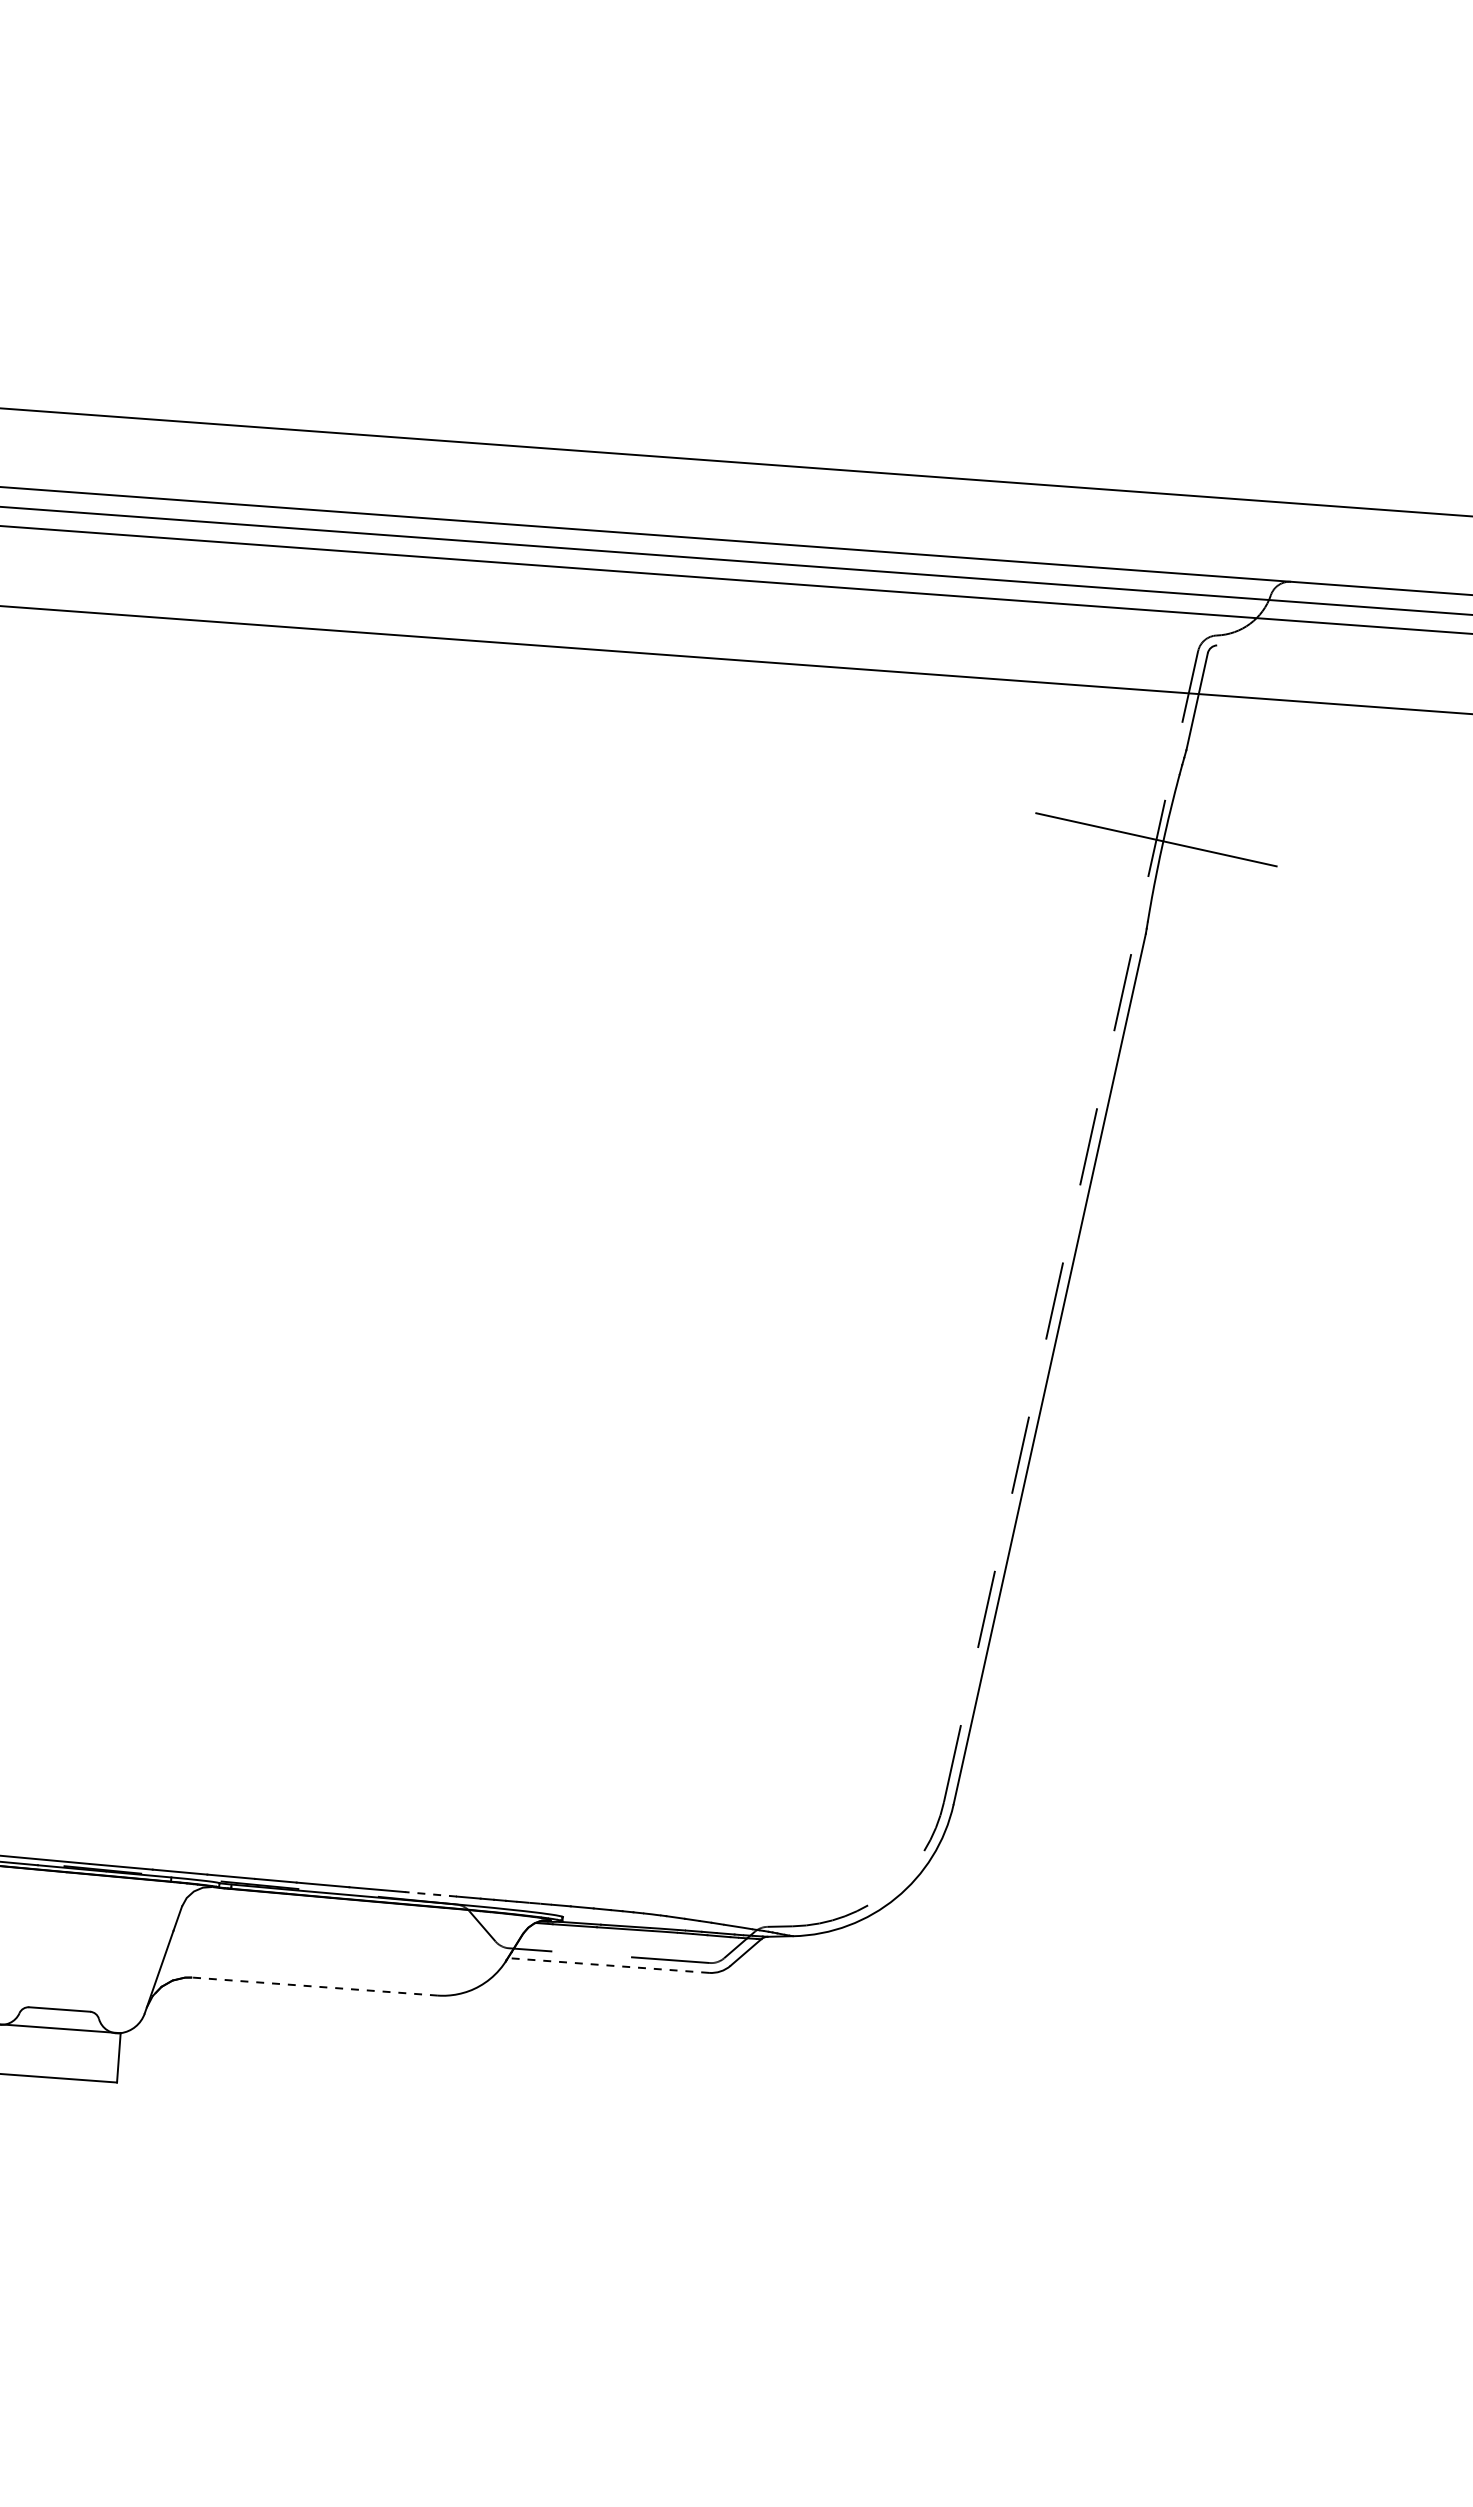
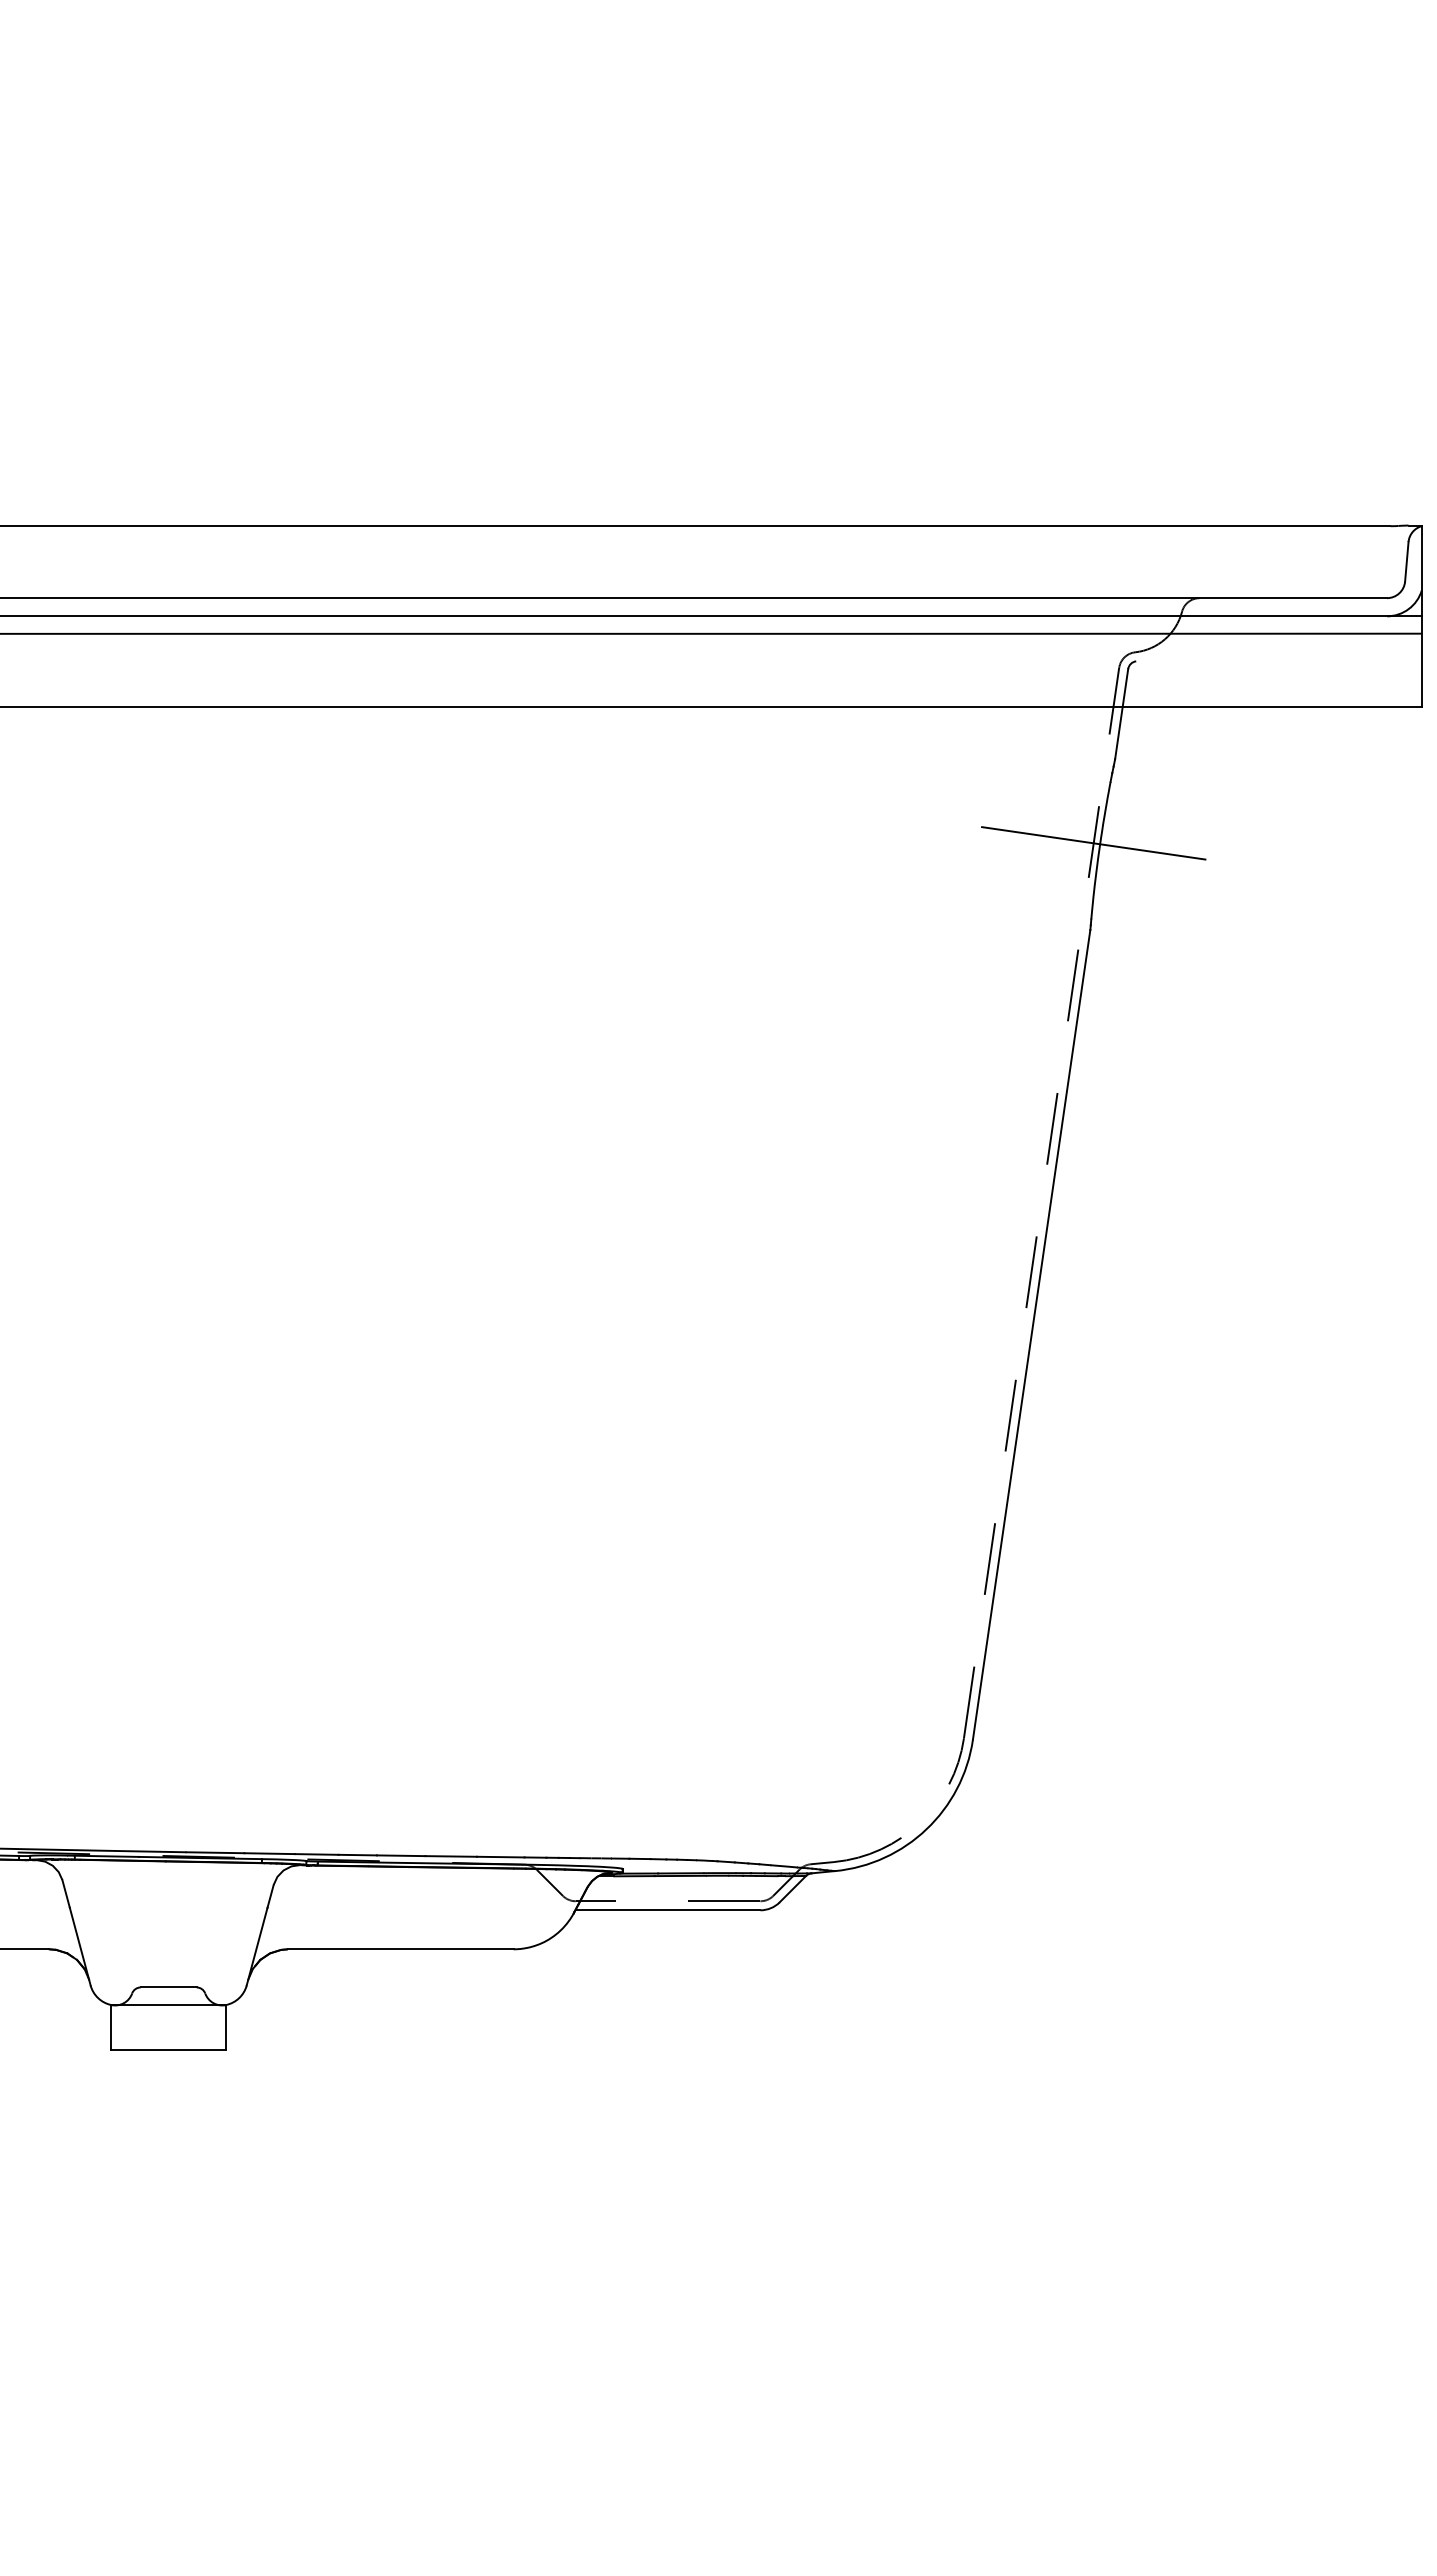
line: (430, 1894) -> (500, 1857), dashed -> solid
line: (608, 1965) -> (667, 1910), dashed -> solid
line: (314, 1986) -> (400, 1949), dashed -> solid

